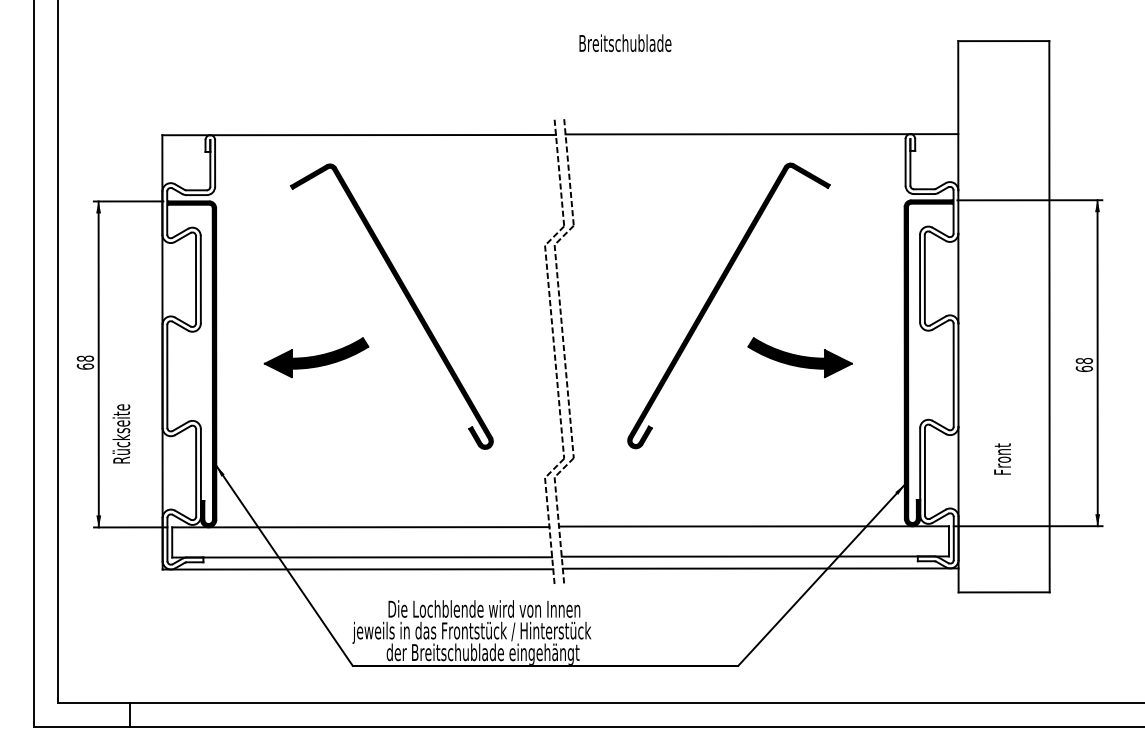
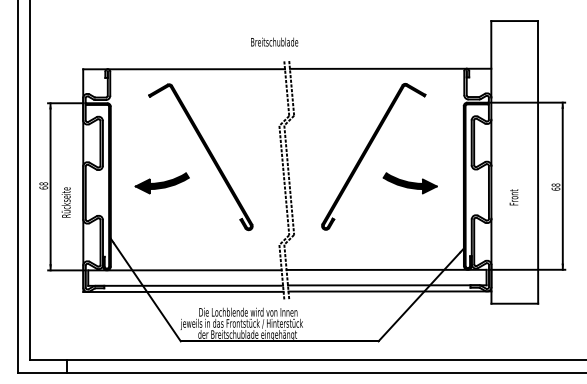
text: (625, 41) -> (274, 41), moved
text: (120, 433) -> (65, 202), moved
text: (1001, 459) -> (513, 197), moved

